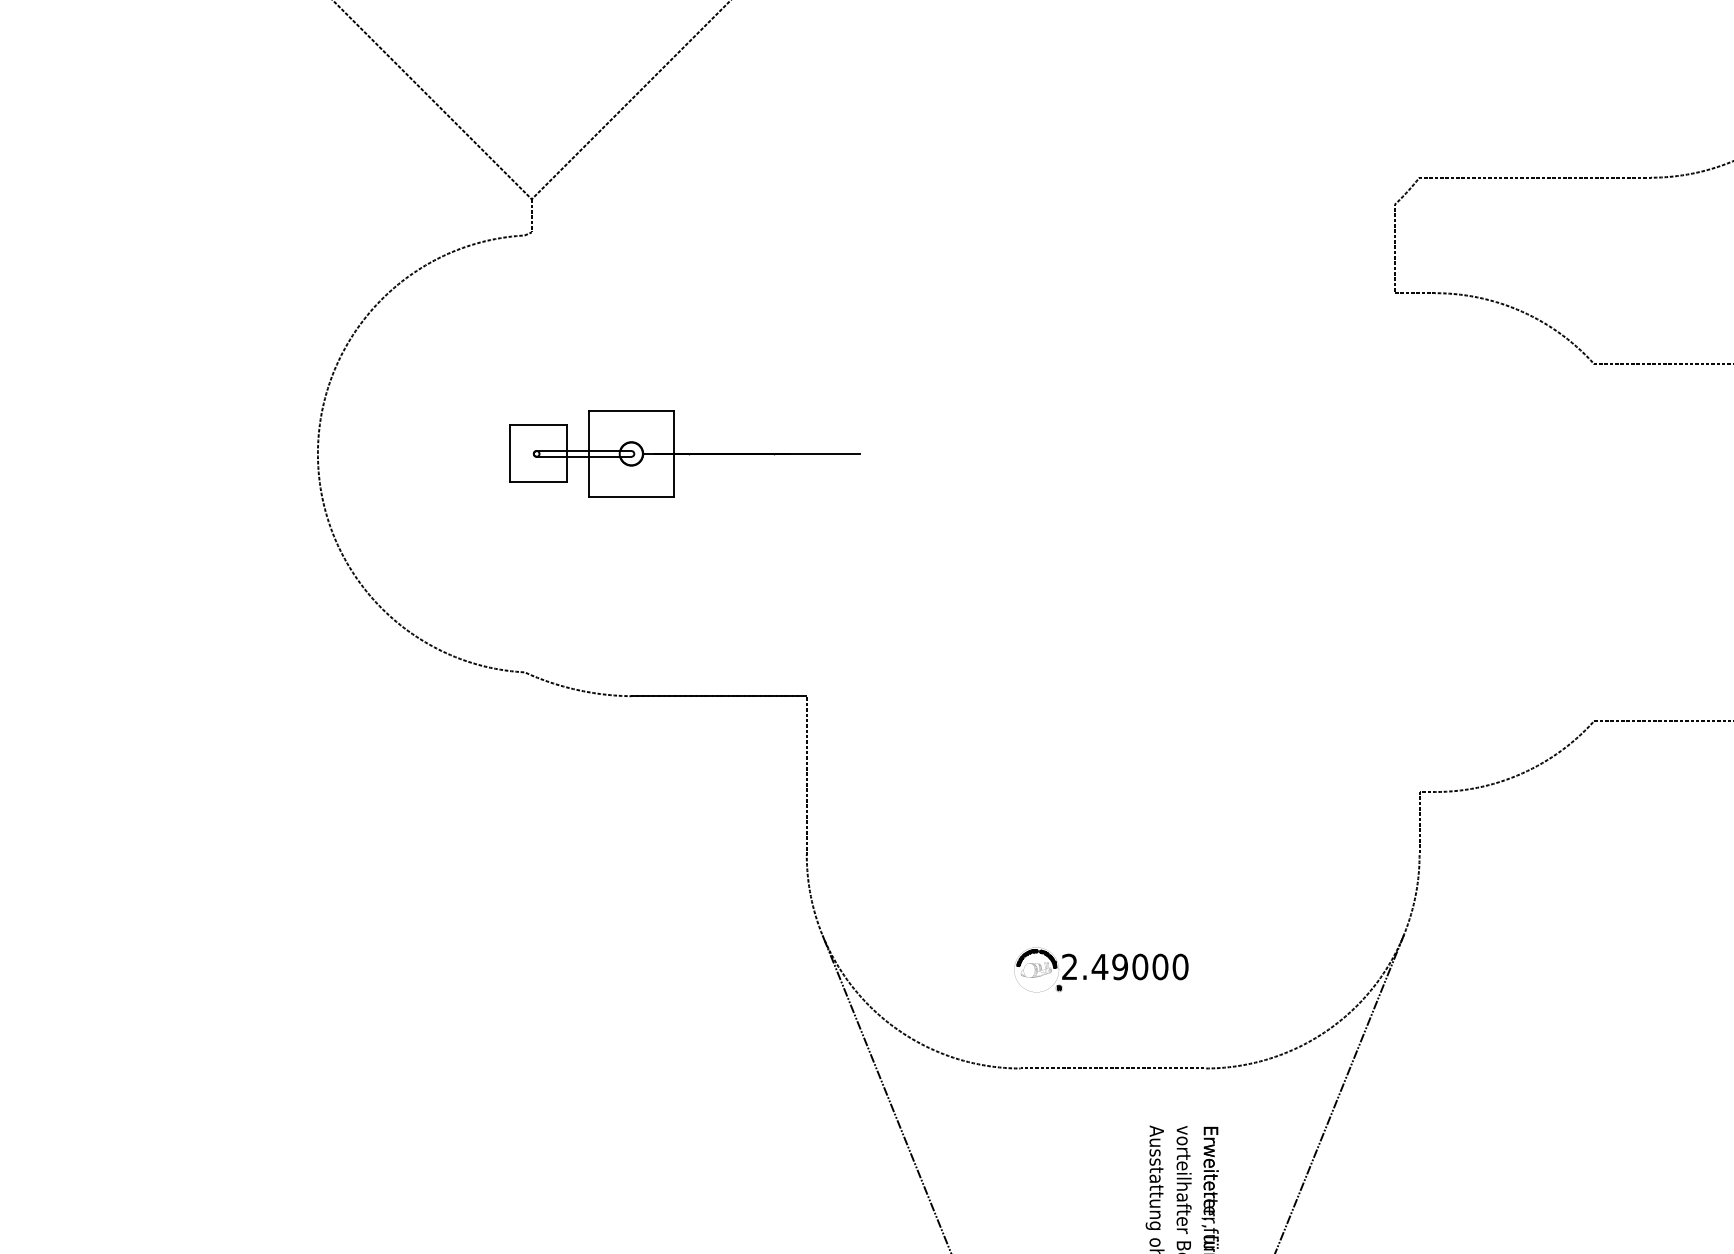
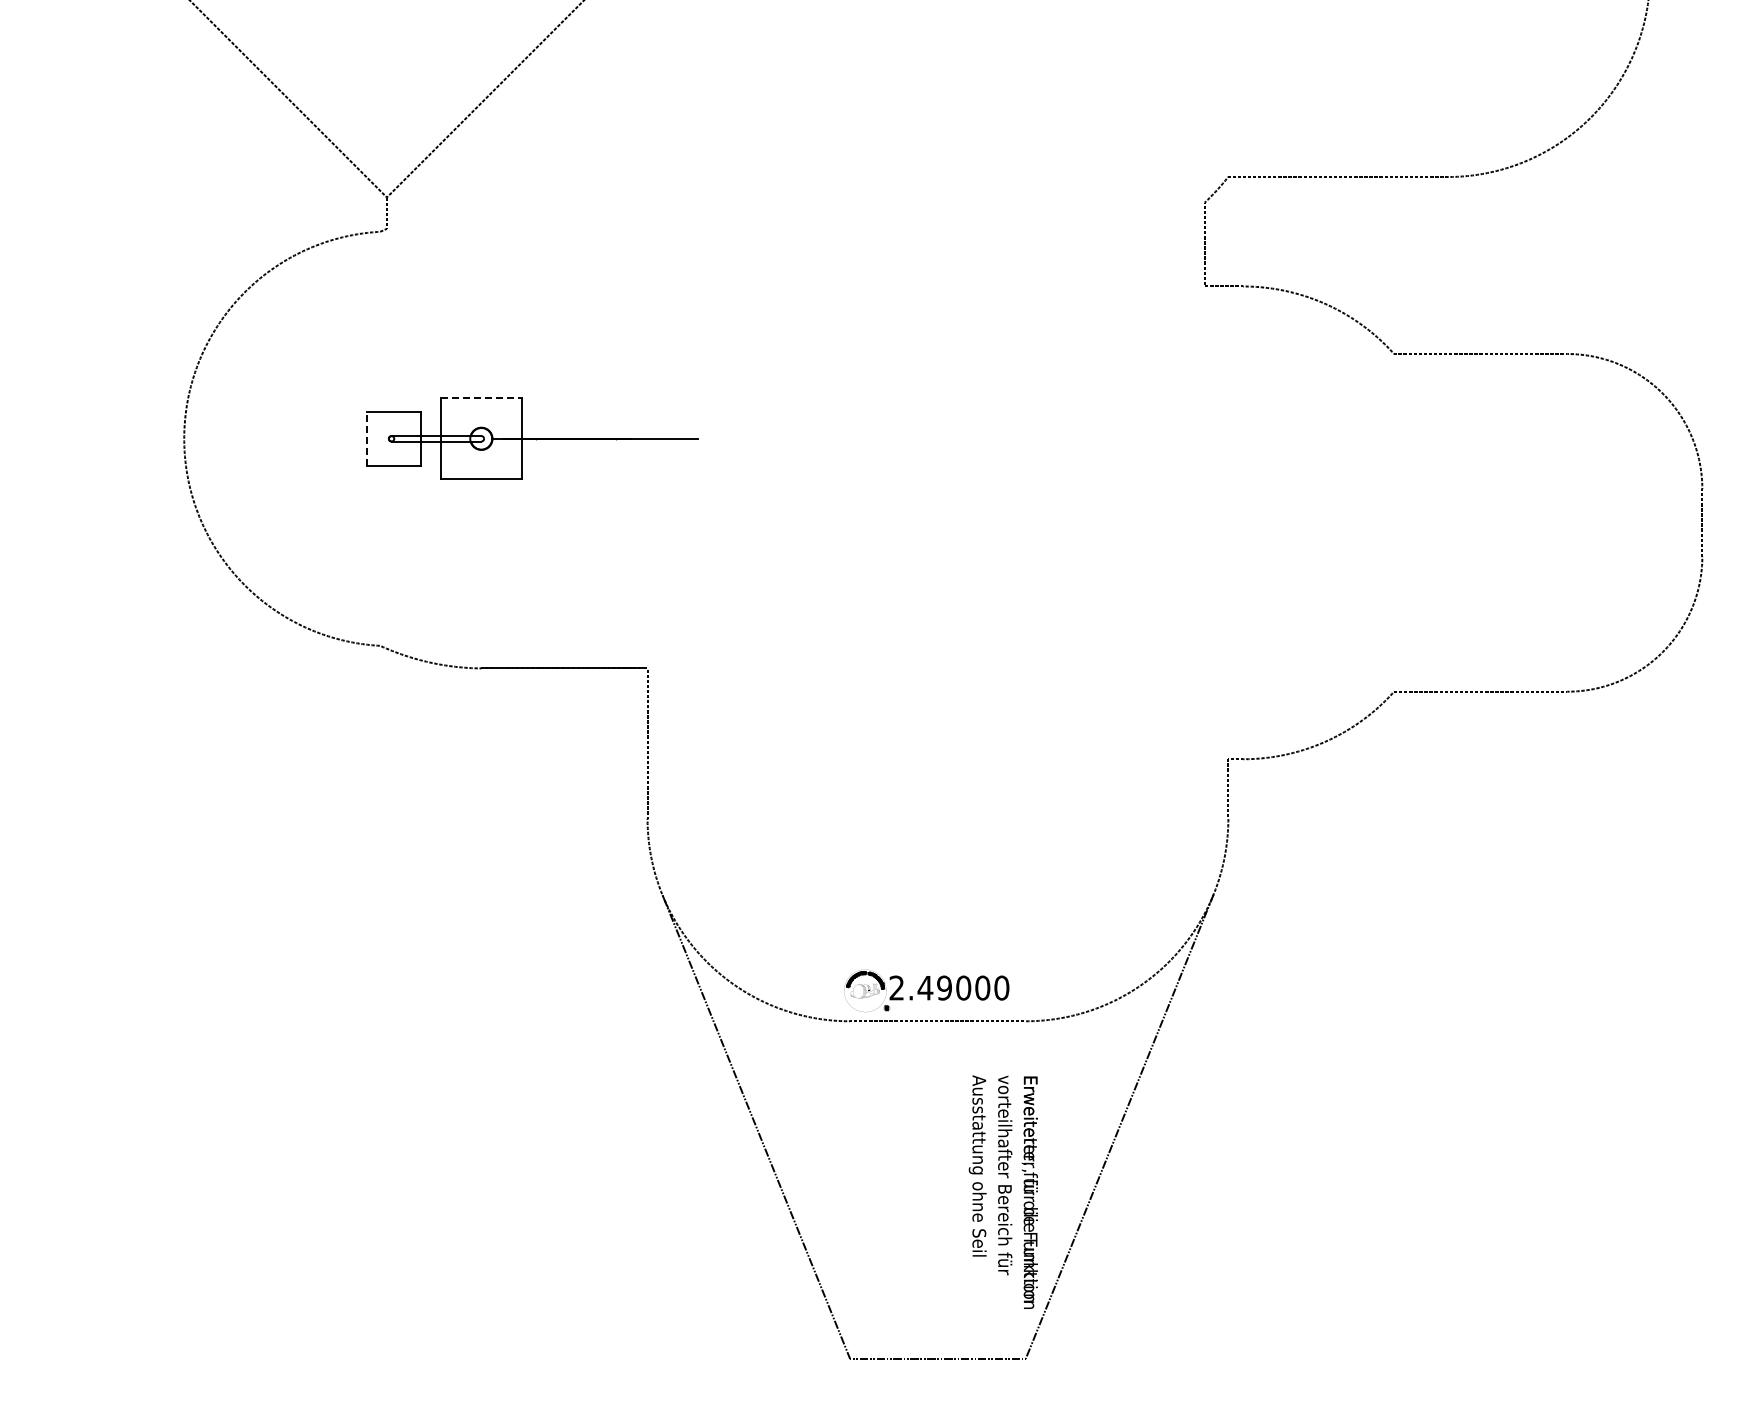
line: (631, 411) -> (481, 398), solid -> dashed
line: (510, 453) -> (366, 438), solid -> dashed
part: (1101, 969) -> (926, 990), moved

